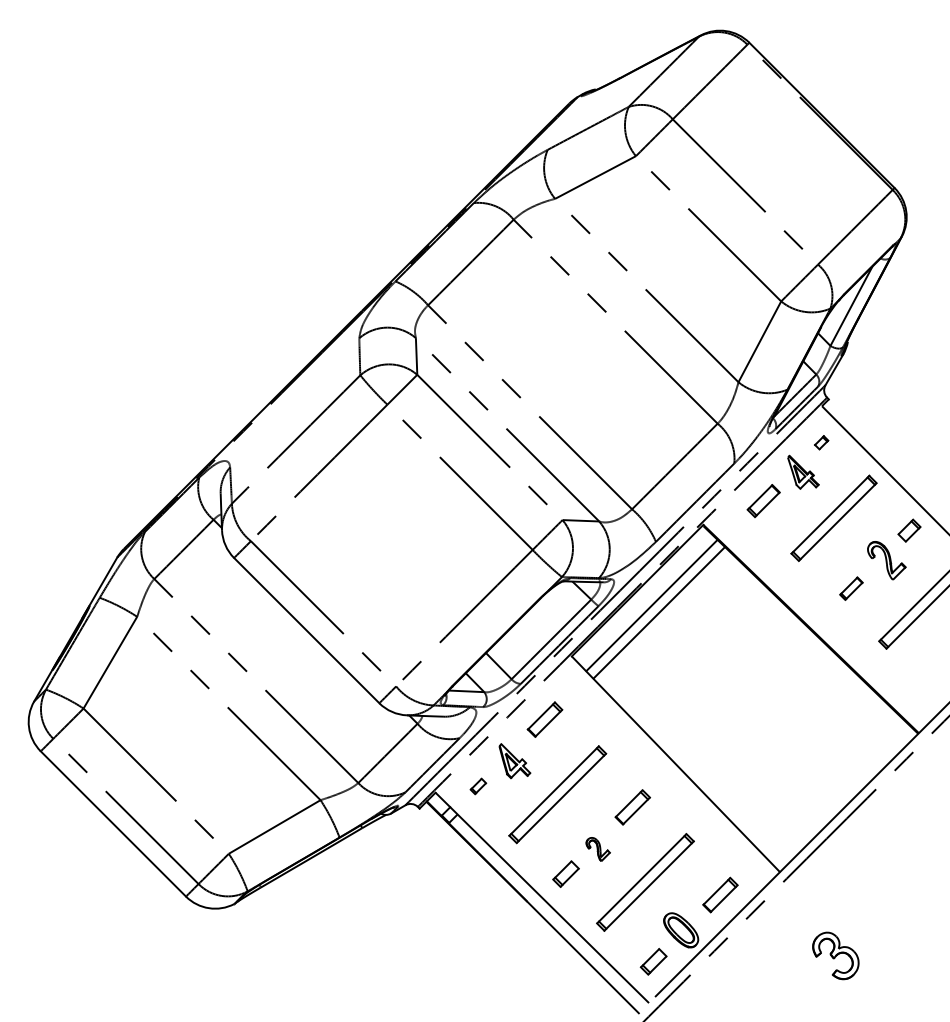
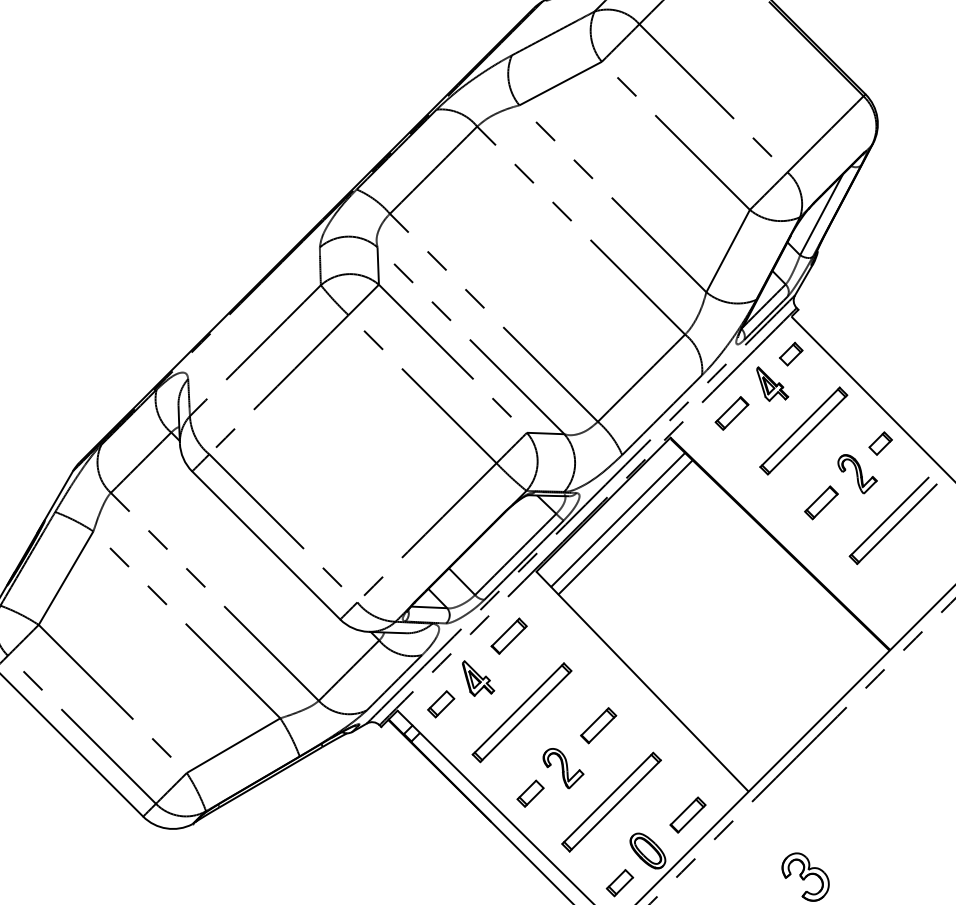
part: (821, 442) -> (790, 353), size x1.67
part: (851, 588) -> (821, 502), size x1.43
part: (478, 786) -> (441, 704), size x1.67
part: (597, 849) -> (562, 768), size x1.67

